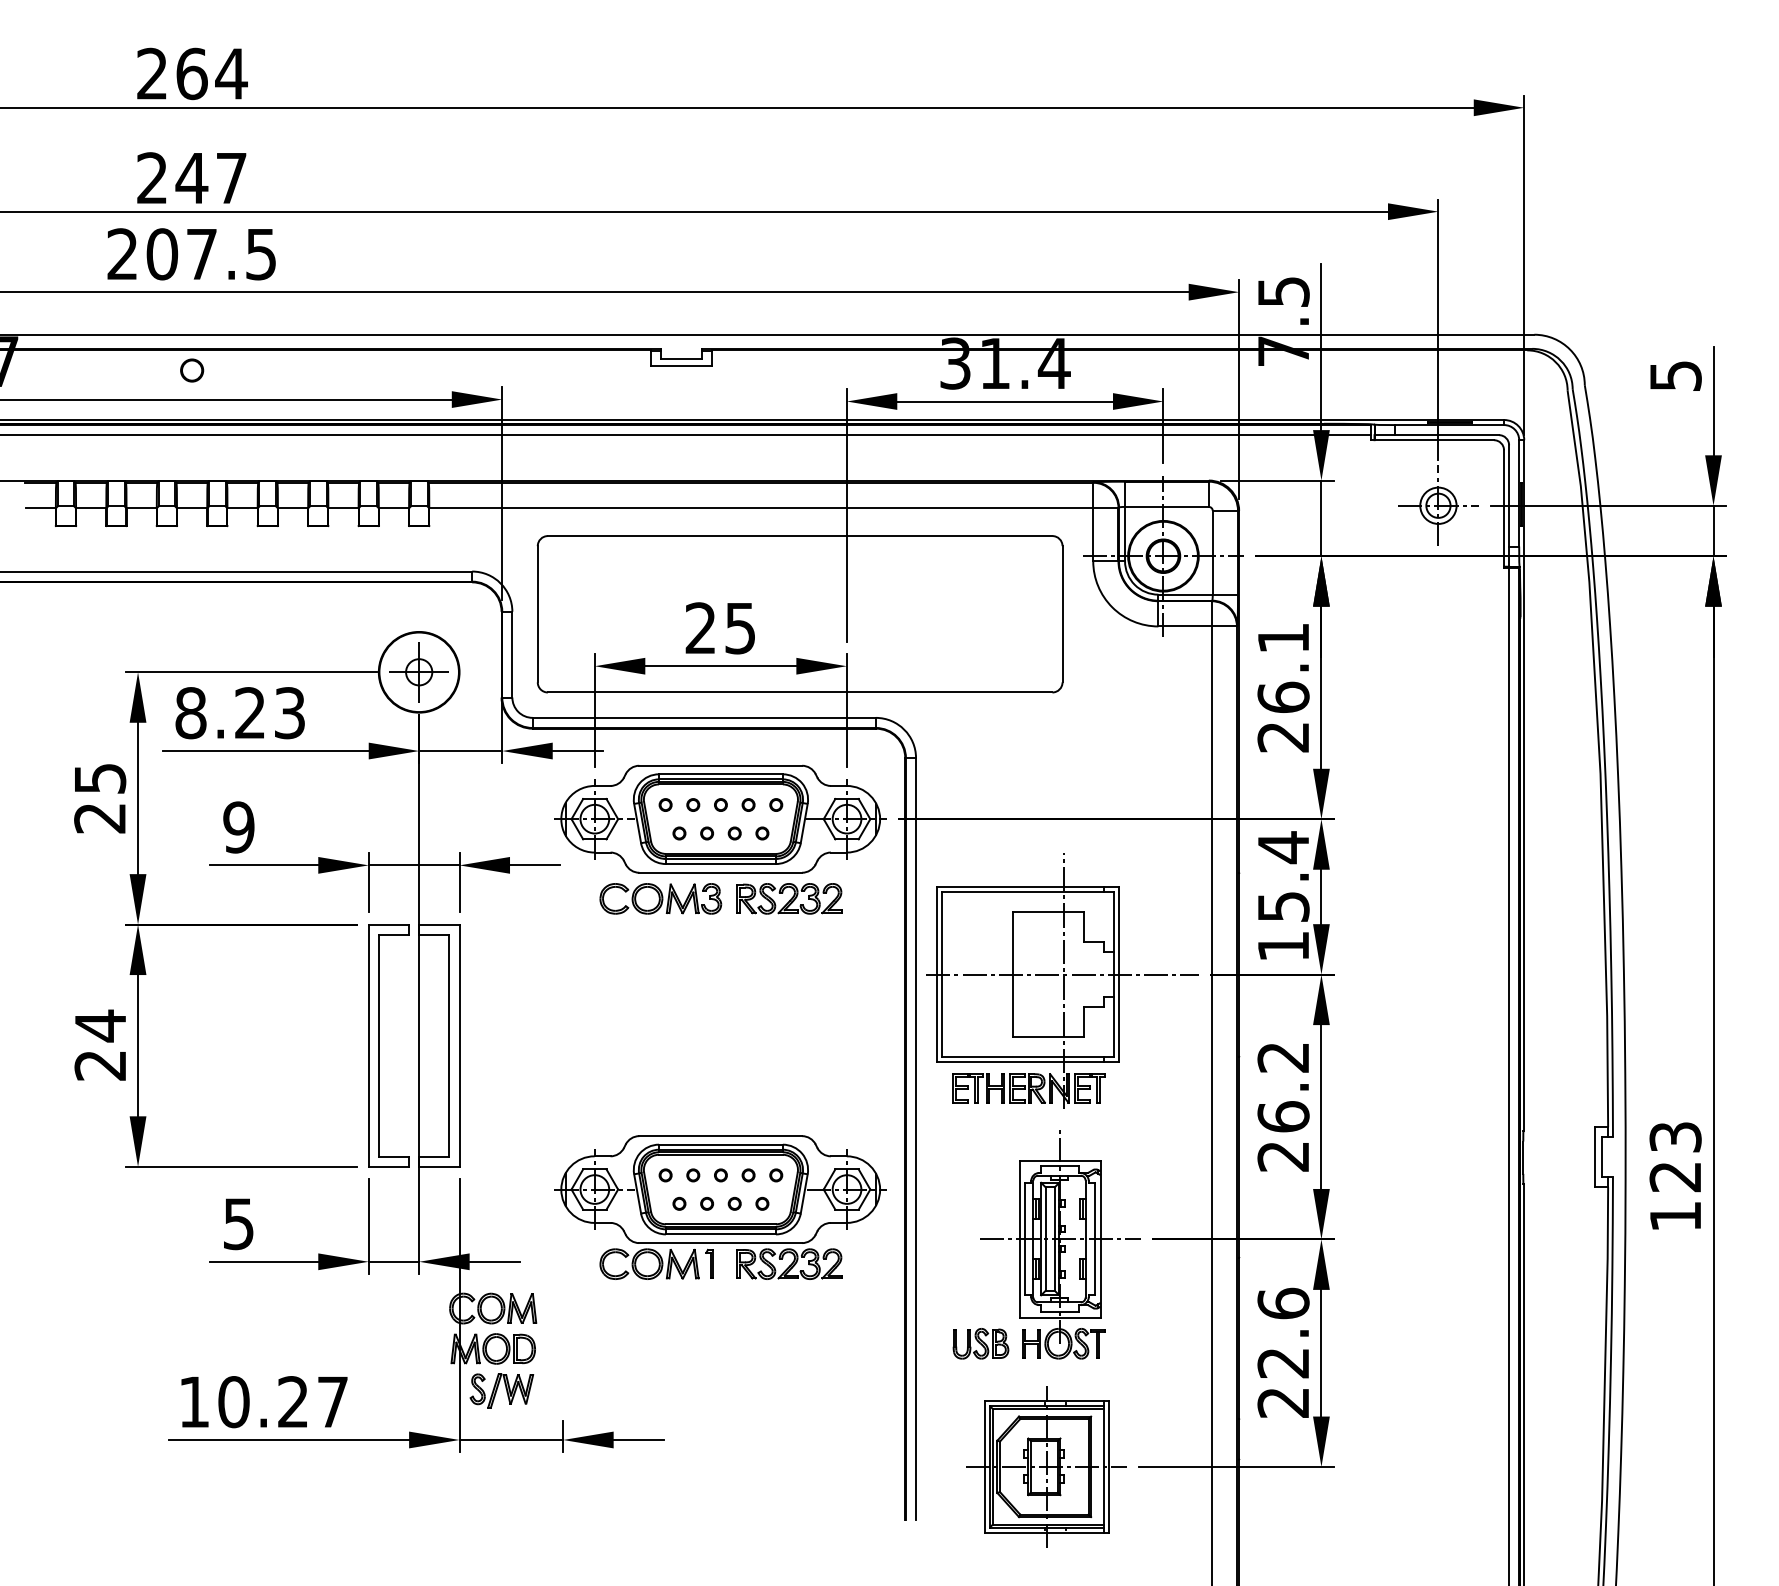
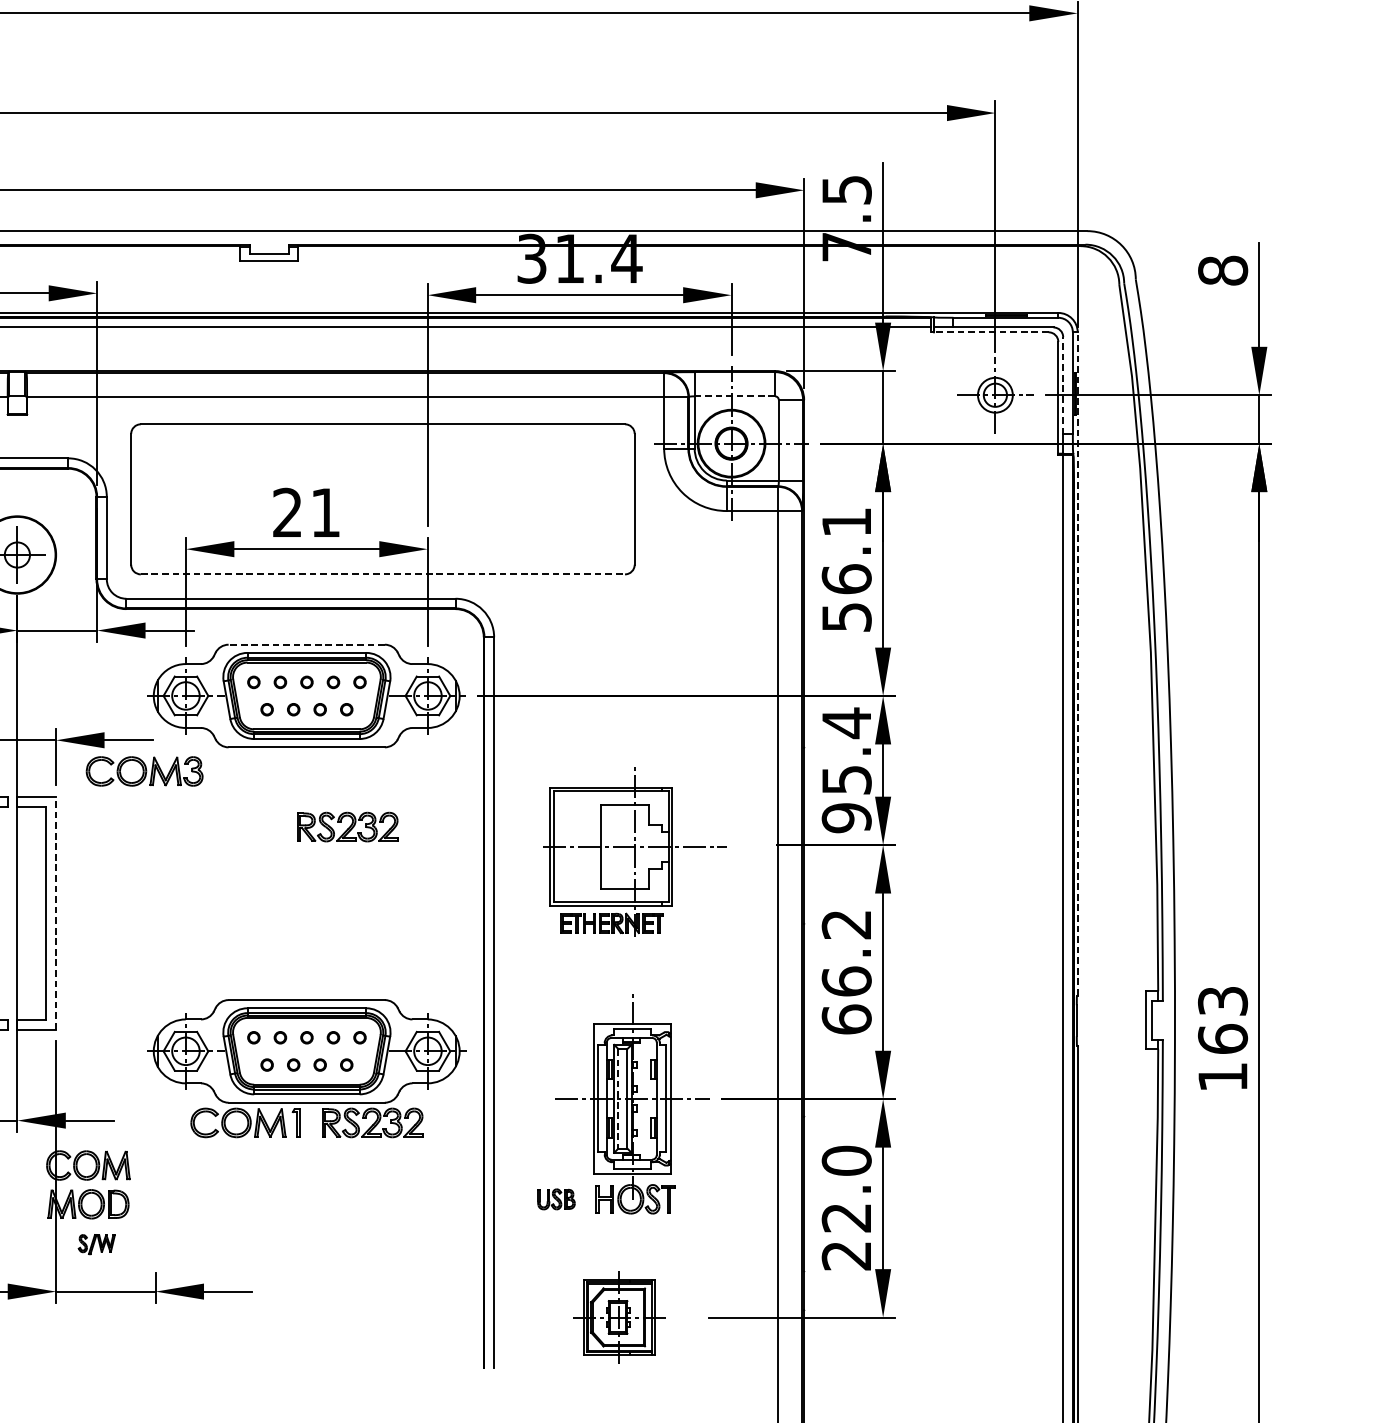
text: (1675, 375) -> (1222, 270), 5 -> 8
line: (1432, 440) -> (989, 332), solid -> dashed
line: (1509, 495) -> (1063, 385), solid -> dashed
line: (1166, 506) -> (734, 395), solid -> dashed
text: (739, 628) -> (324, 512), 25 -> 21
line: (800, 692) -> (383, 574), solid -> dashed
text: (1283, 737) -> (846, 617), 26.1 -> 56.1
line: (720, 765) -> (306, 644), solid -> dashed
line: (1524, 785) -> (1077, 663), solid -> dashed
part: (660, 898) -> (144, 771), moved
part: (789, 898) -> (347, 826), moved
text: (1283, 946) -> (846, 818), 15.4 -> 95.4
part: (1062, 980) -> (634, 850), size x0.7
line: (459, 1045) -> (56, 913), solid -> dashed
text: (1283, 1155) -> (846, 1018), 26.2 -> 66.2
text: (1675, 1176) -> (1222, 1038), 123 -> 163
line: (1045, 1239) -> (618, 1099), solid -> dashed
text: (1283, 1303) -> (846, 1160), 22.6 -> 22.0
part: (980, 1343) -> (555, 1199), size x0.7
part: (501, 1390) -> (96, 1244), size x0.6
part: (1046, 1466) -> (619, 1317), size x0.6

